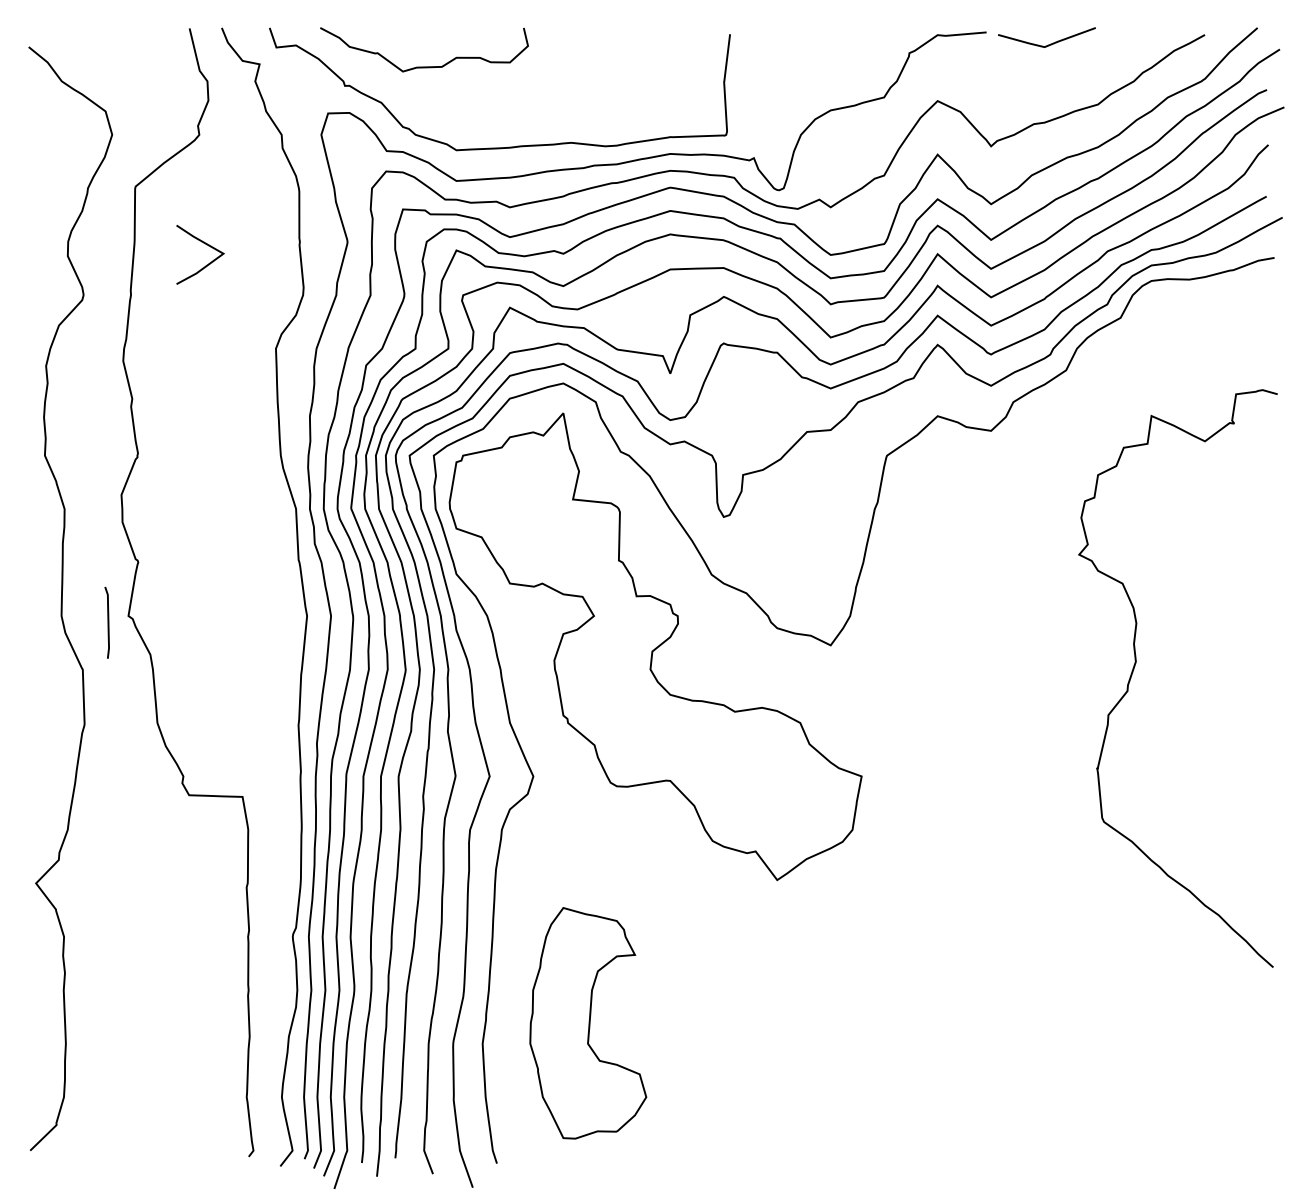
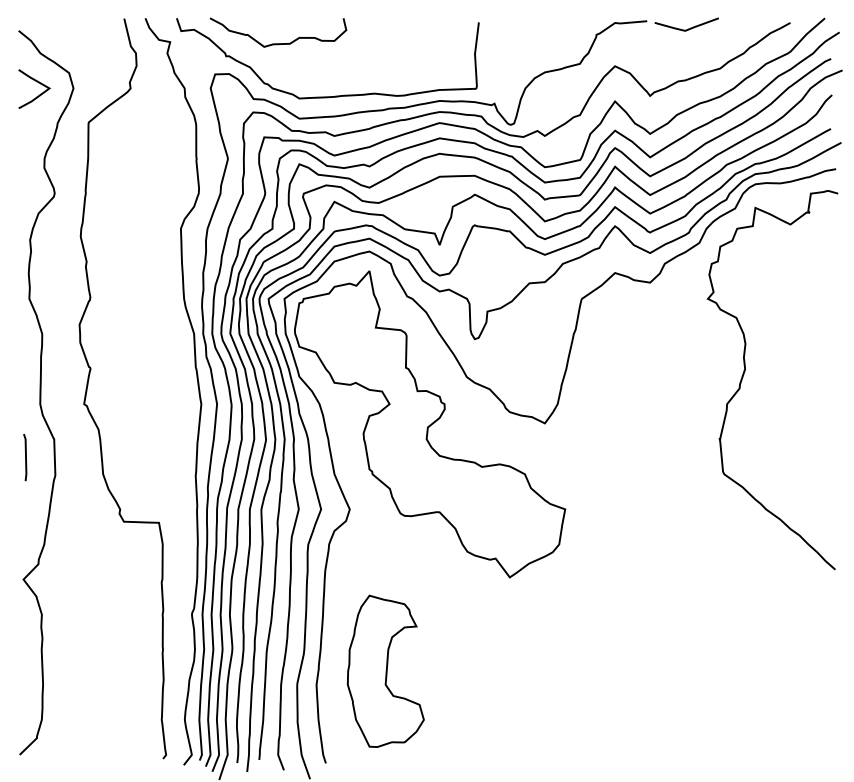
line: (203, 244) -> (36, 82), moved
curve: (107, 622) -> (25, 457), moved
curve: (1136, 665) -> (745, 371), moved

